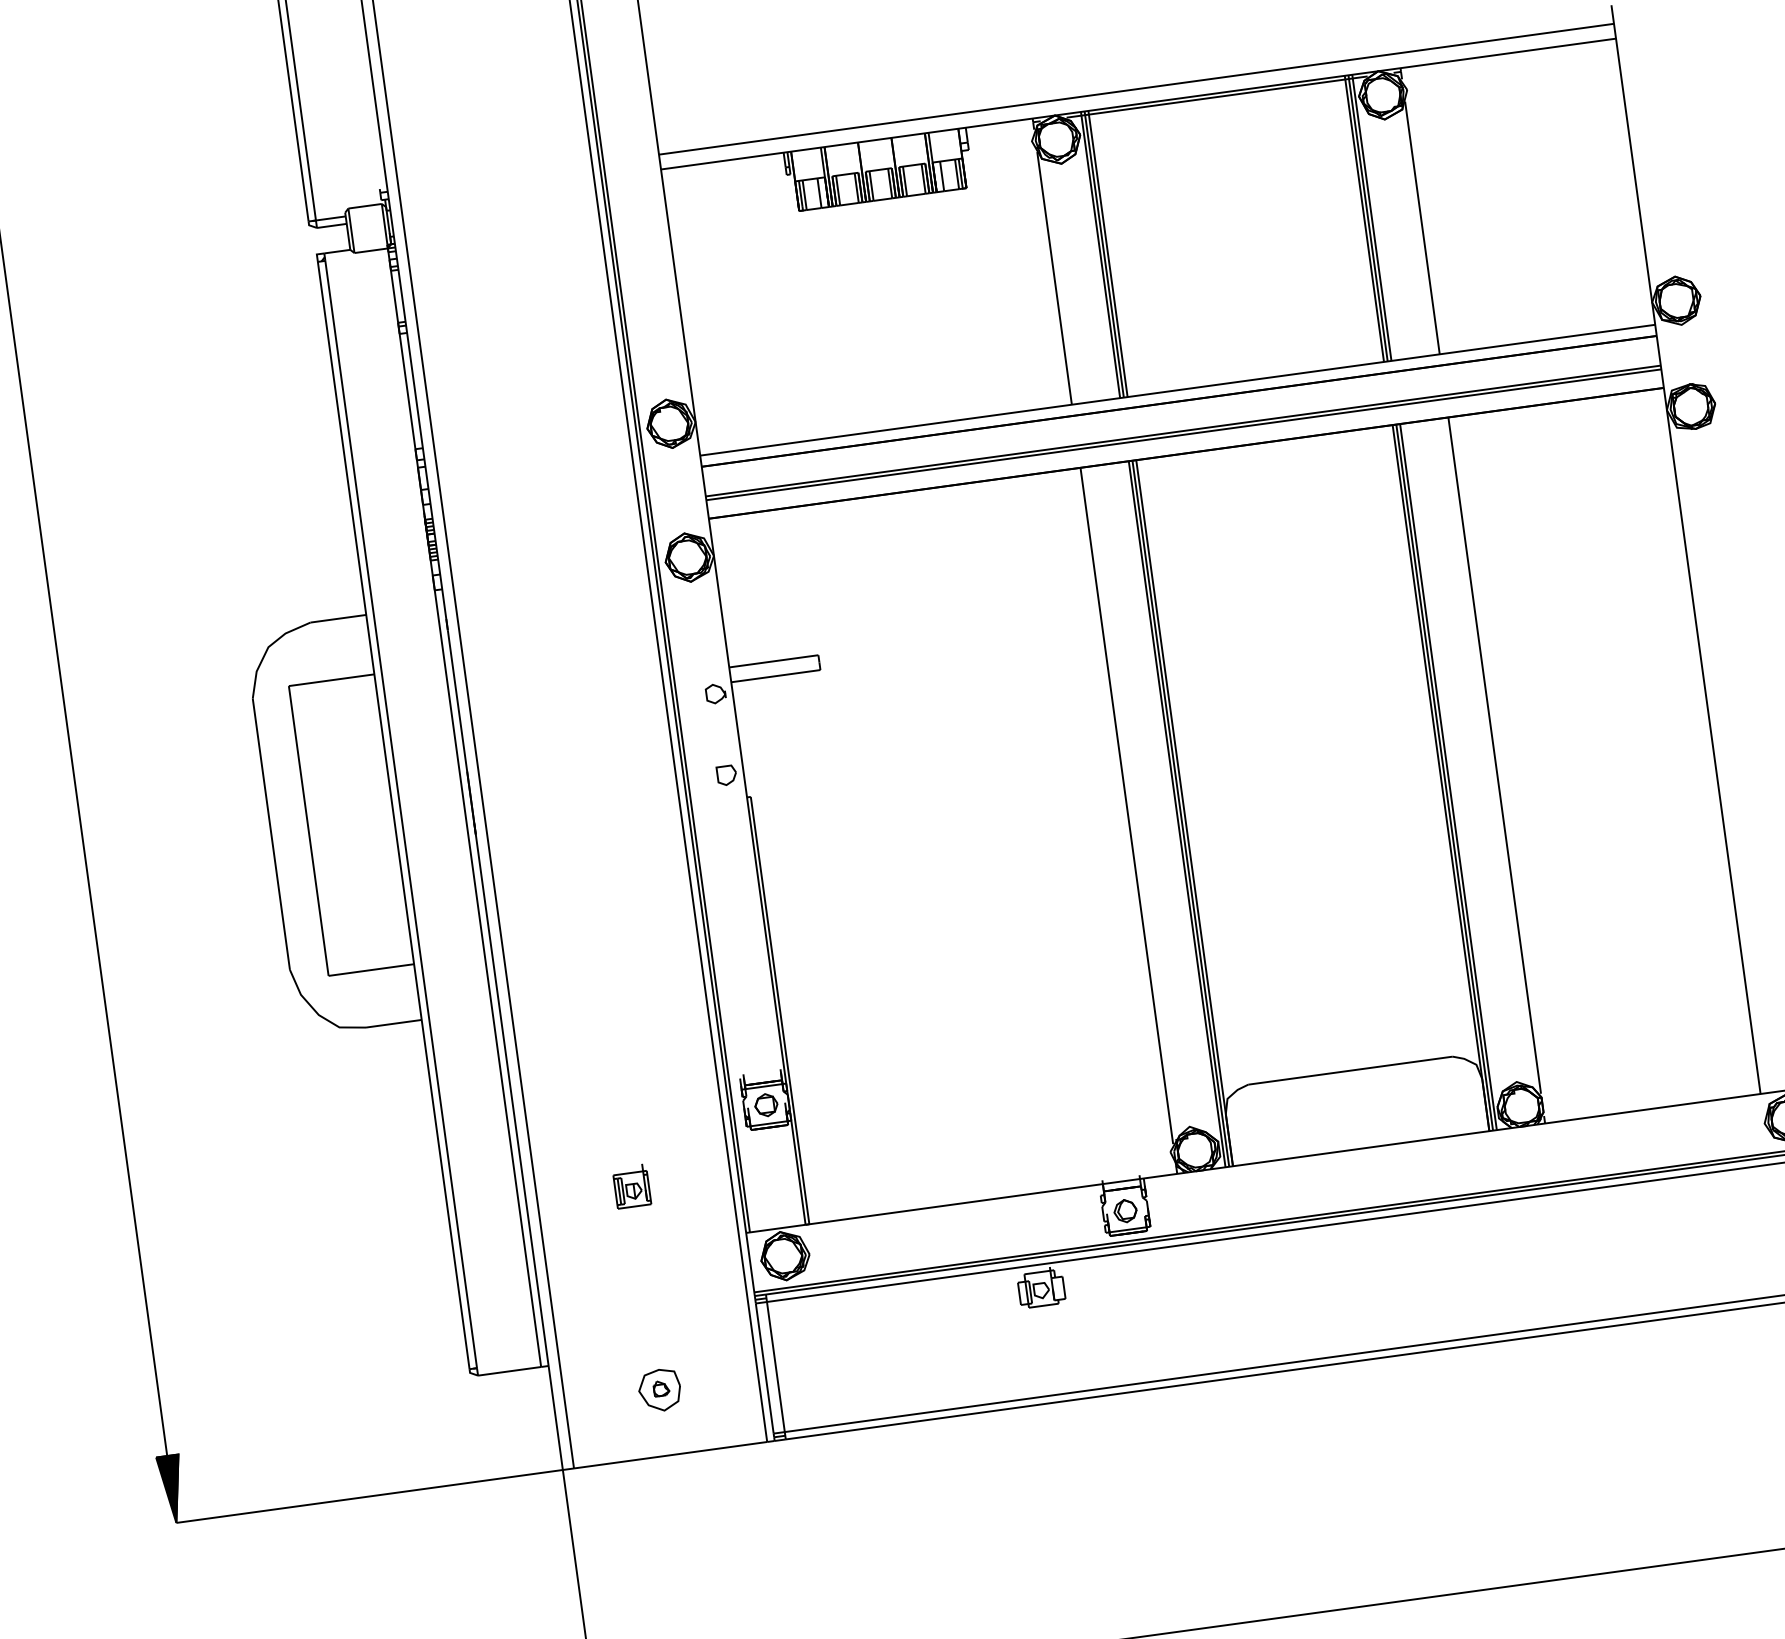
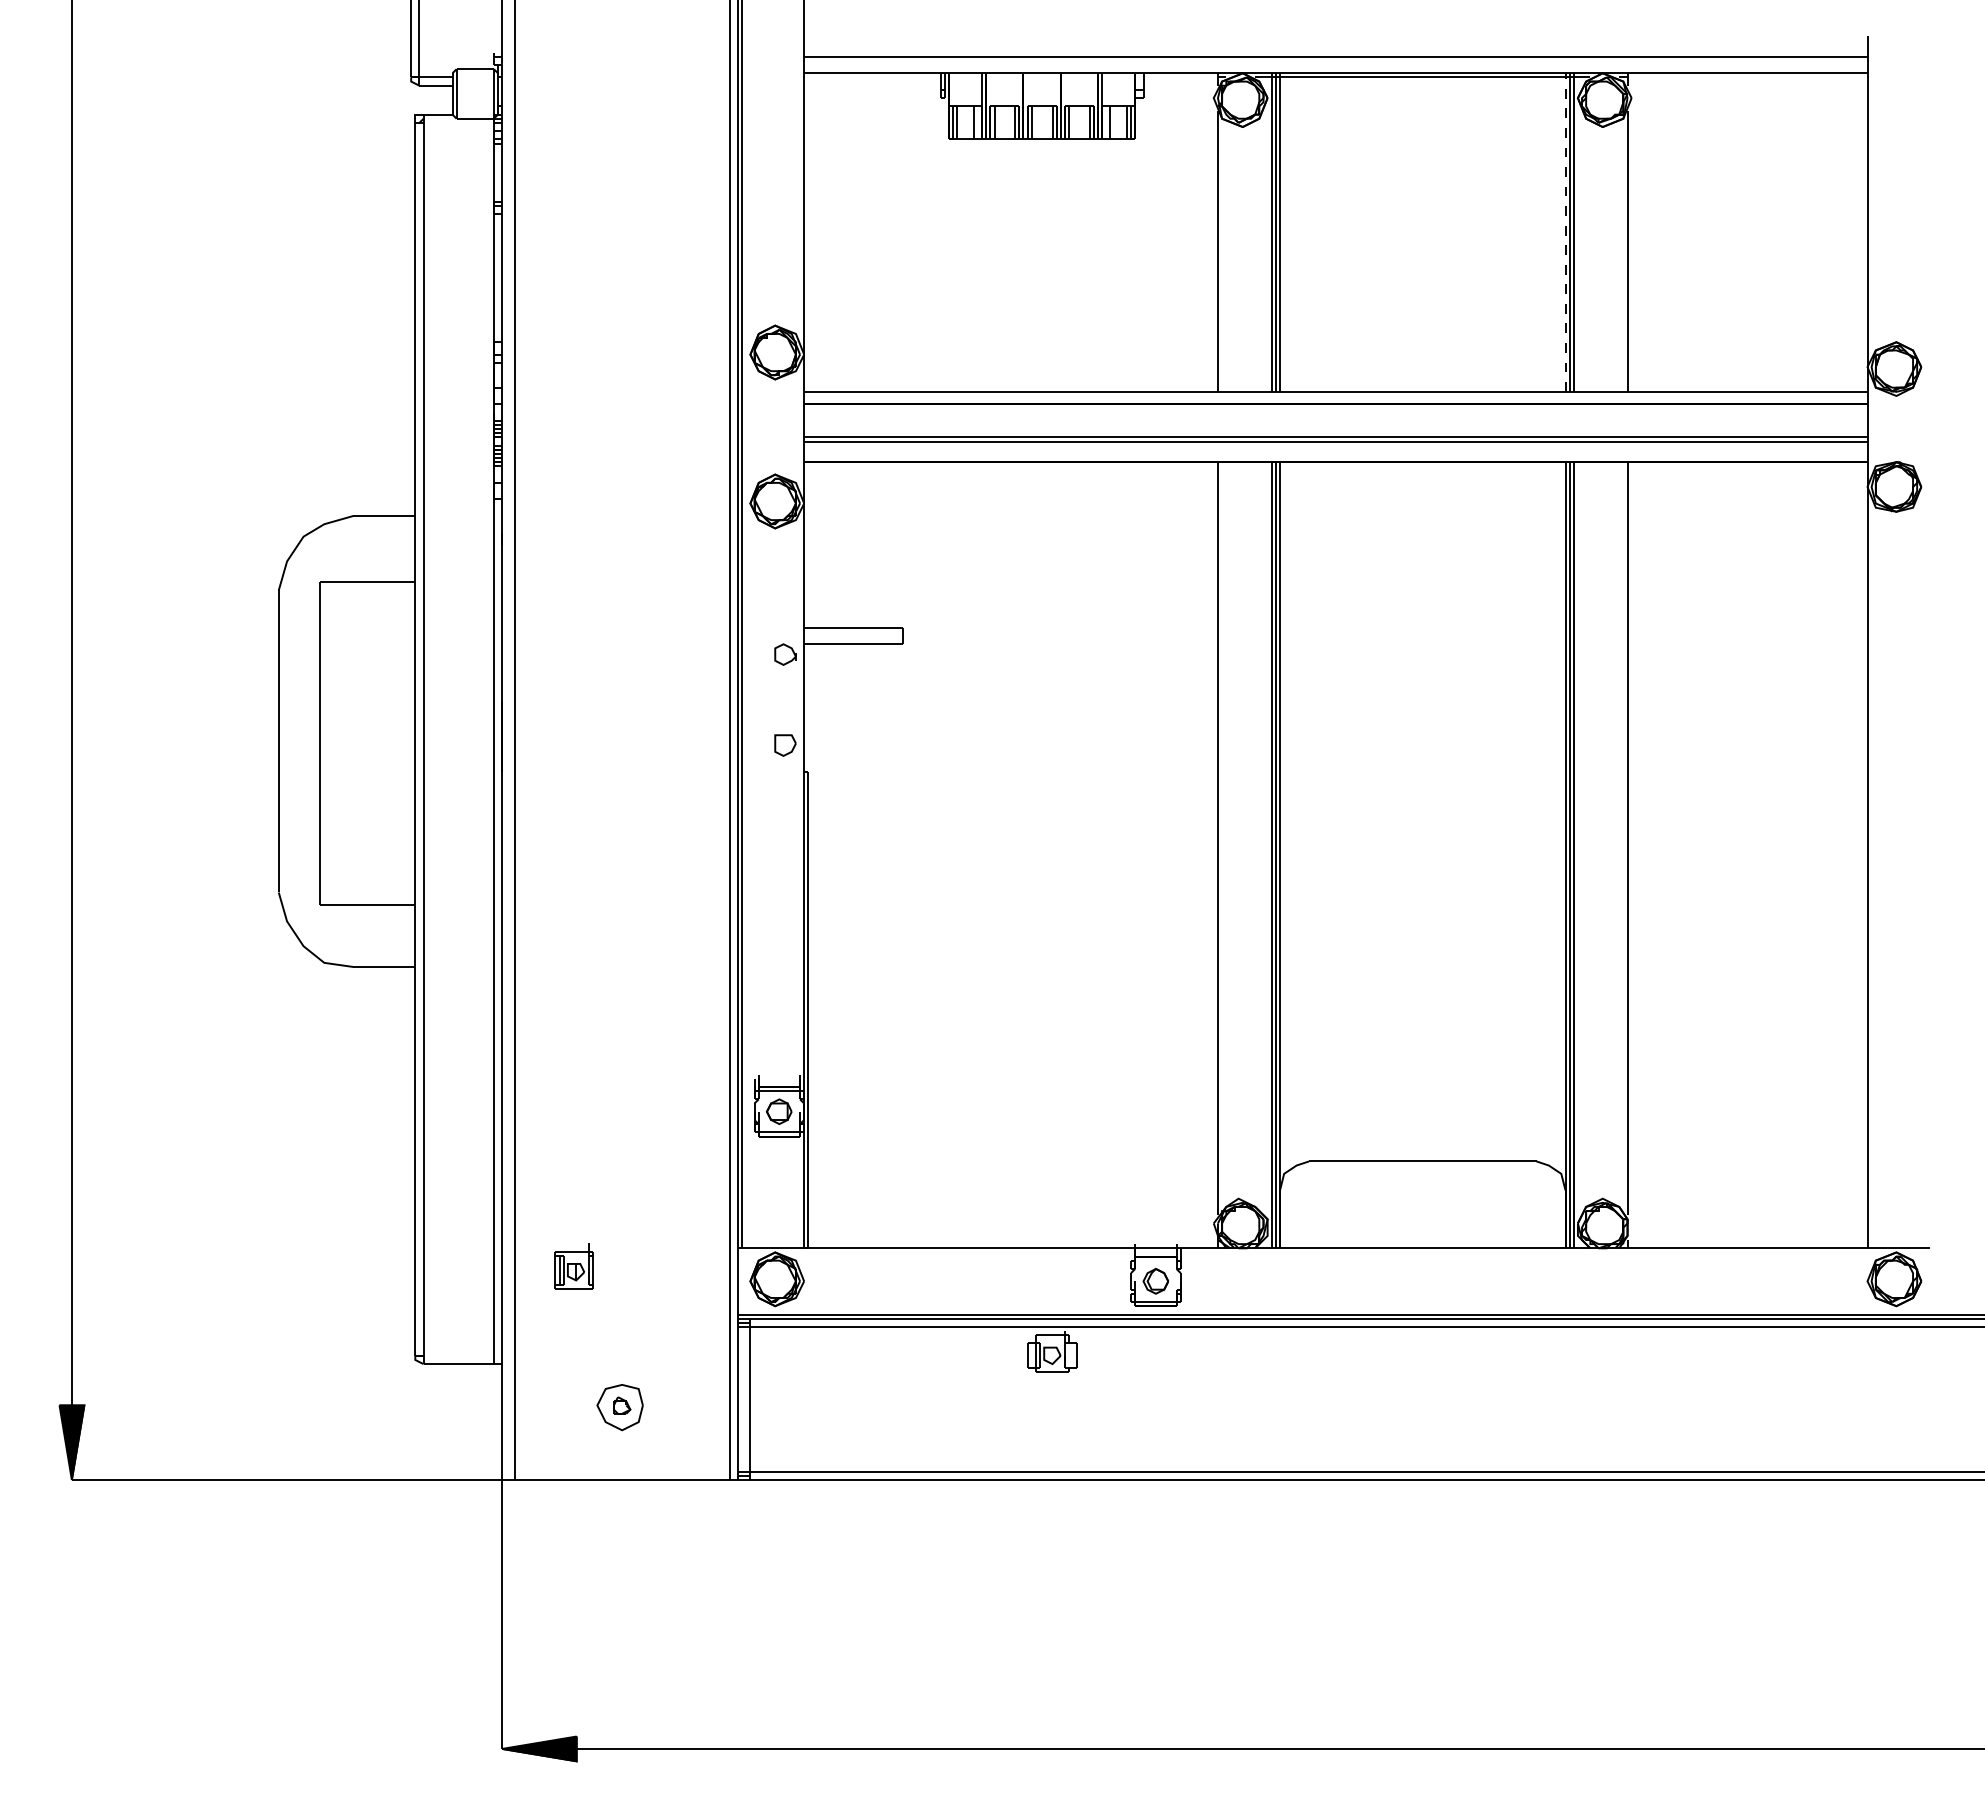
line: (1364, 220) -> (1565, 234), solid -> dashed
part: (631, 1186) -> (573, 1266), moved

